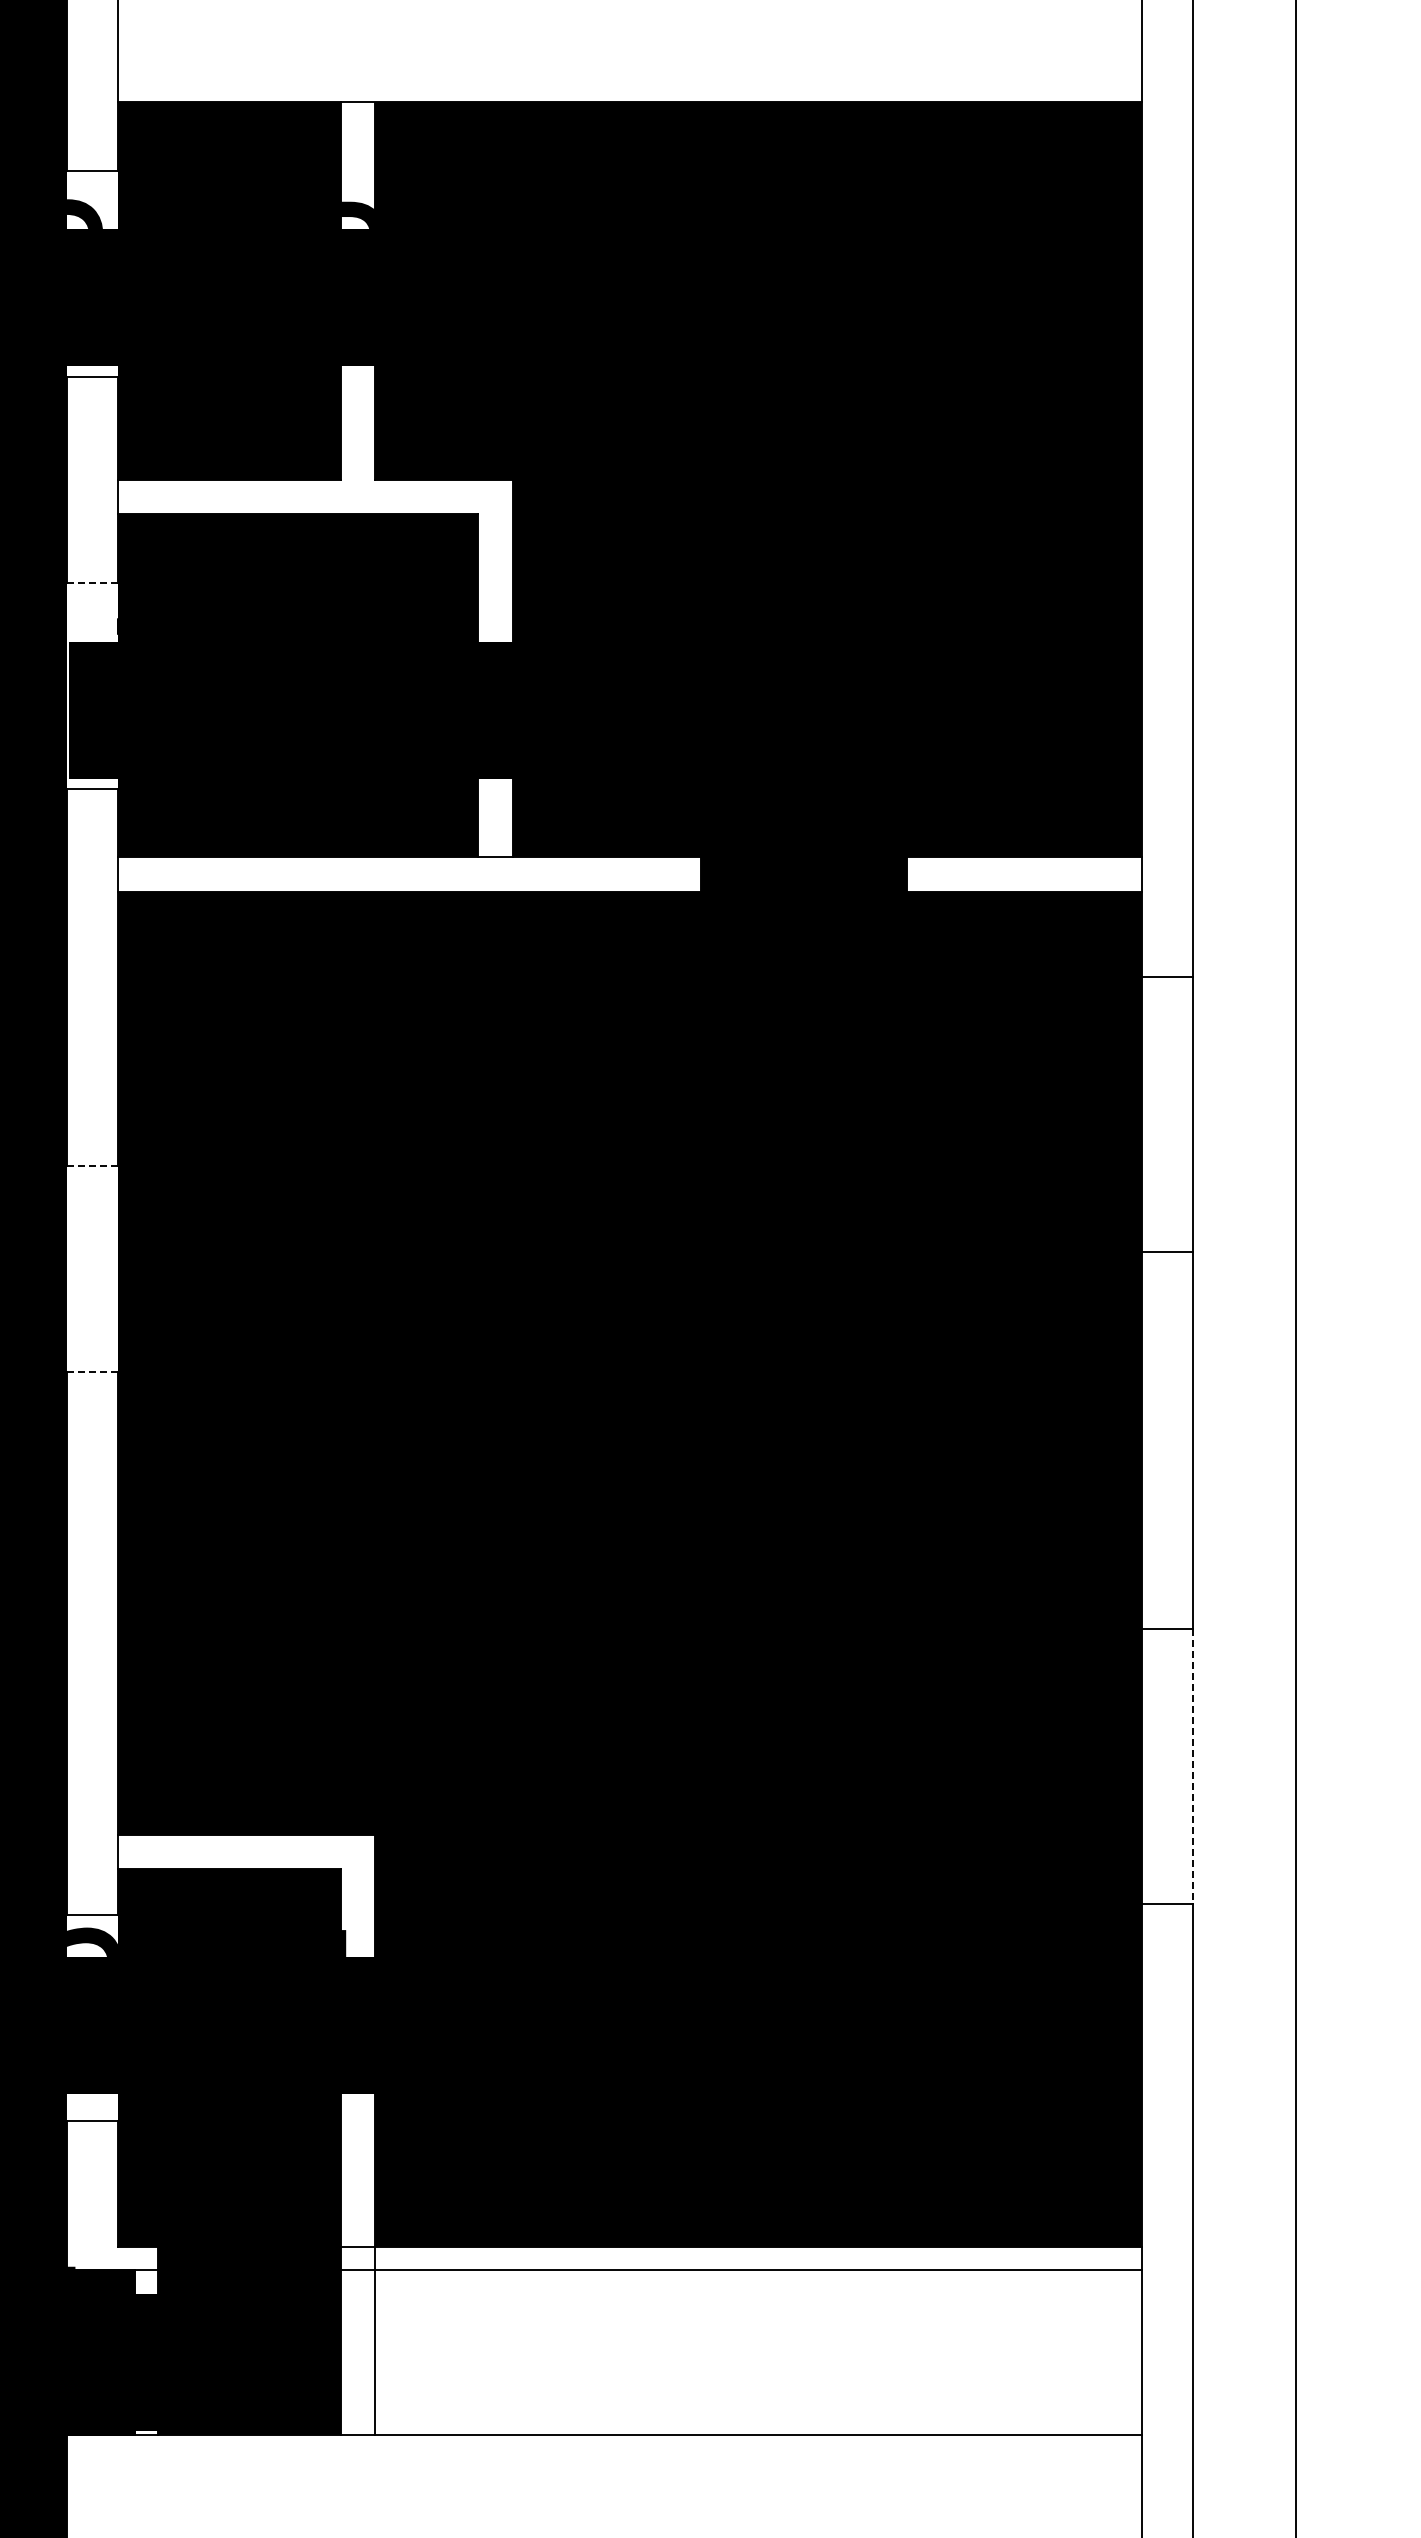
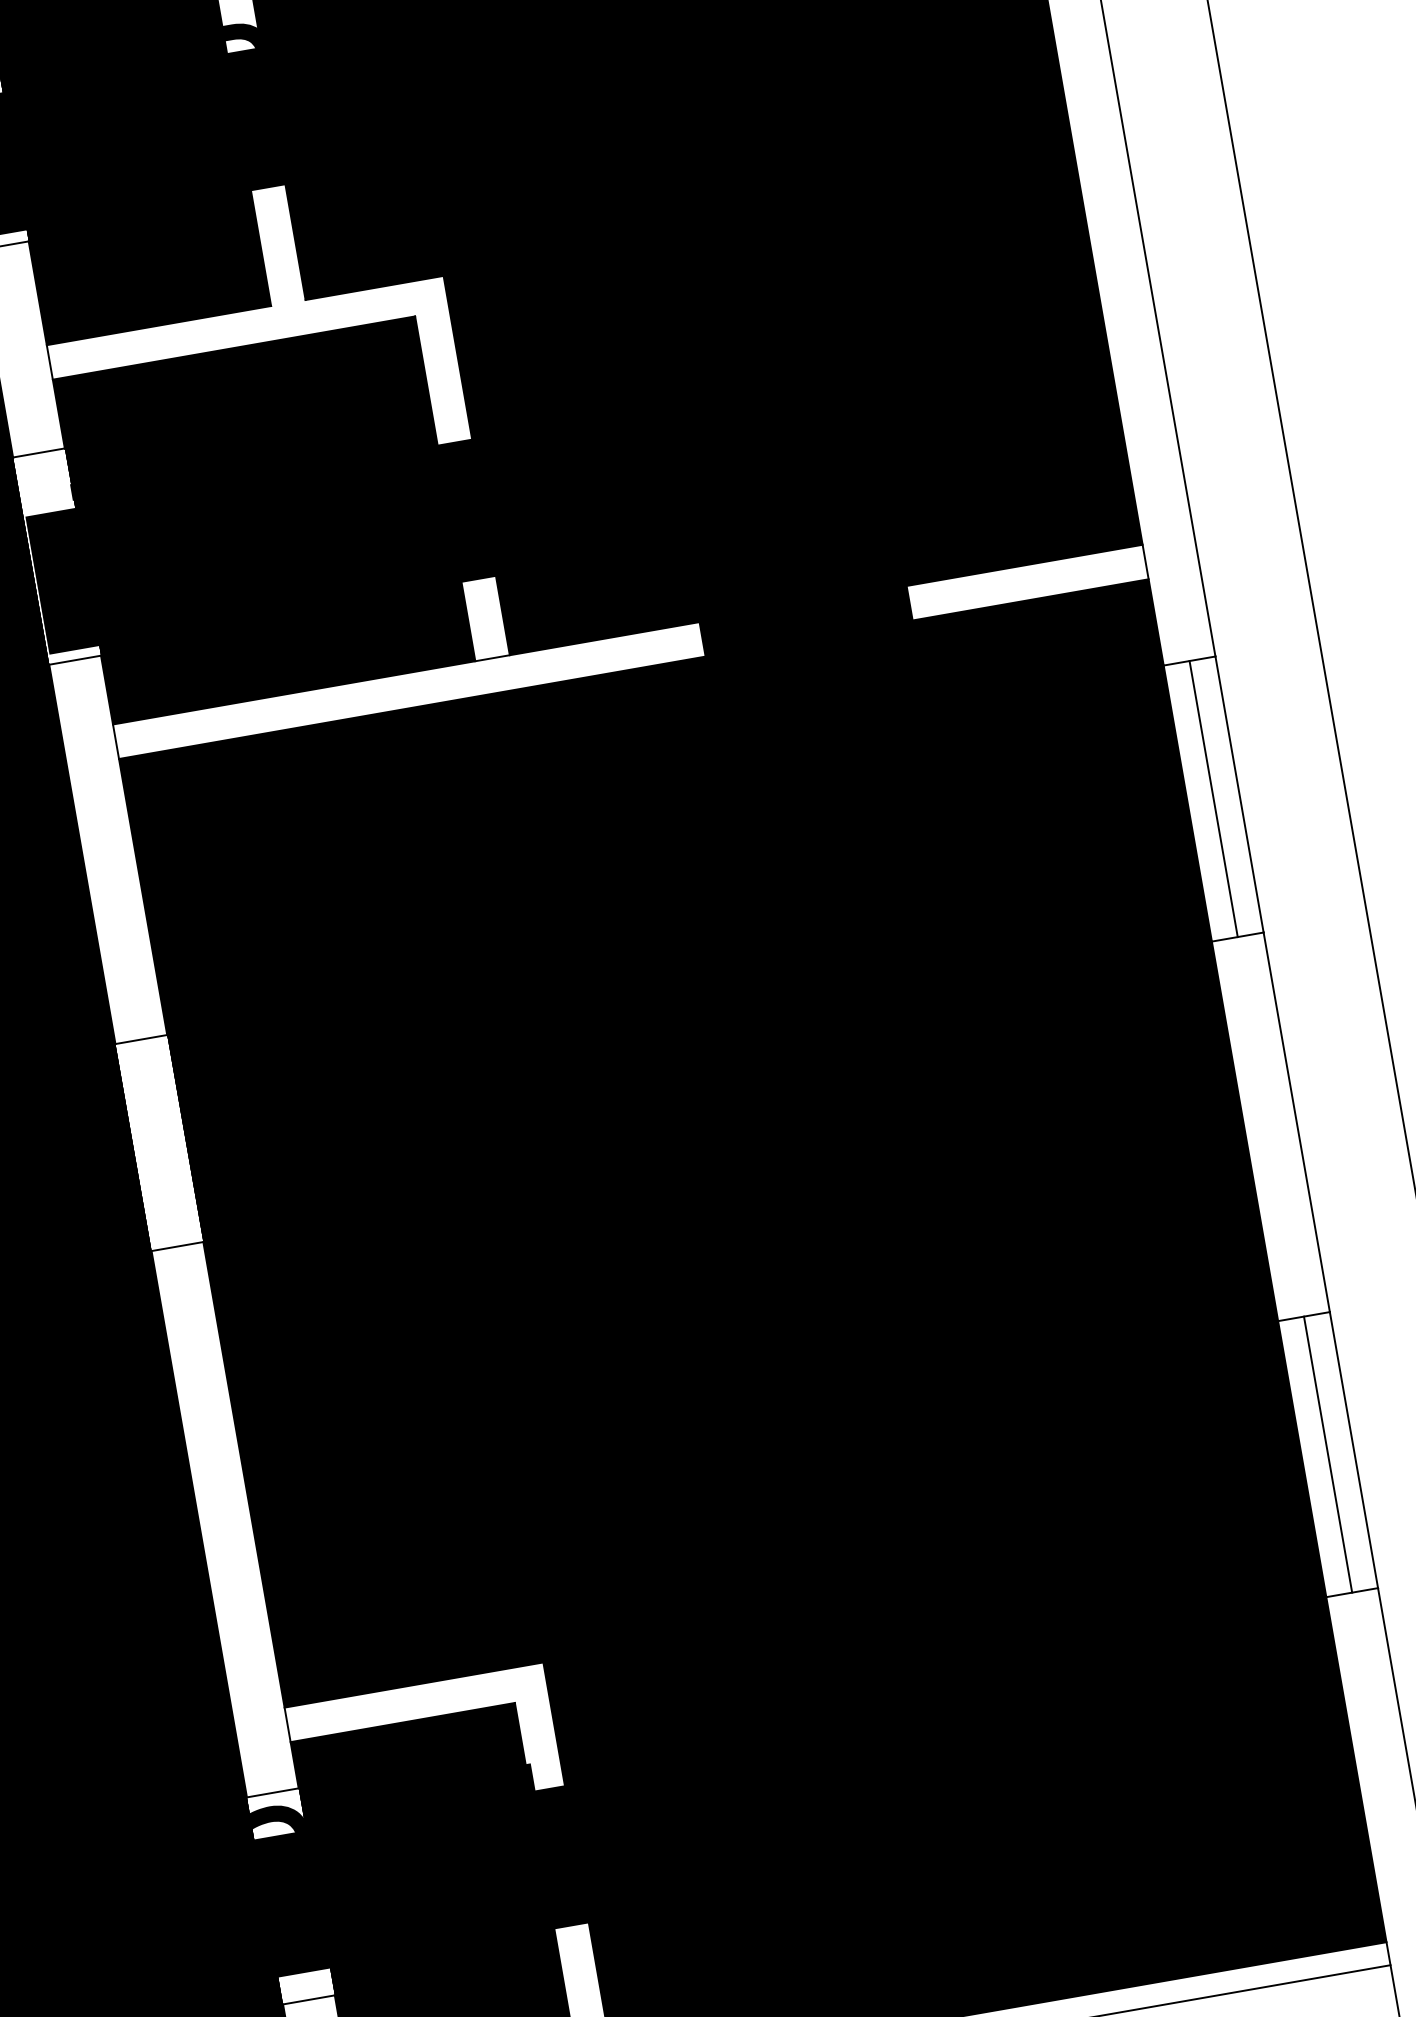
line: (92, 582) -> (39, 452), dashed -> solid
line: (1167, 1114) -> (1213, 798), added
line: (92, 1166) -> (141, 1039), dashed -> solid
line: (92, 1371) -> (177, 1246), dashed -> solid
line: (1167, 1766) -> (1328, 1454), added
line: (1193, 1766) -> (1354, 1450), dashed -> solid

